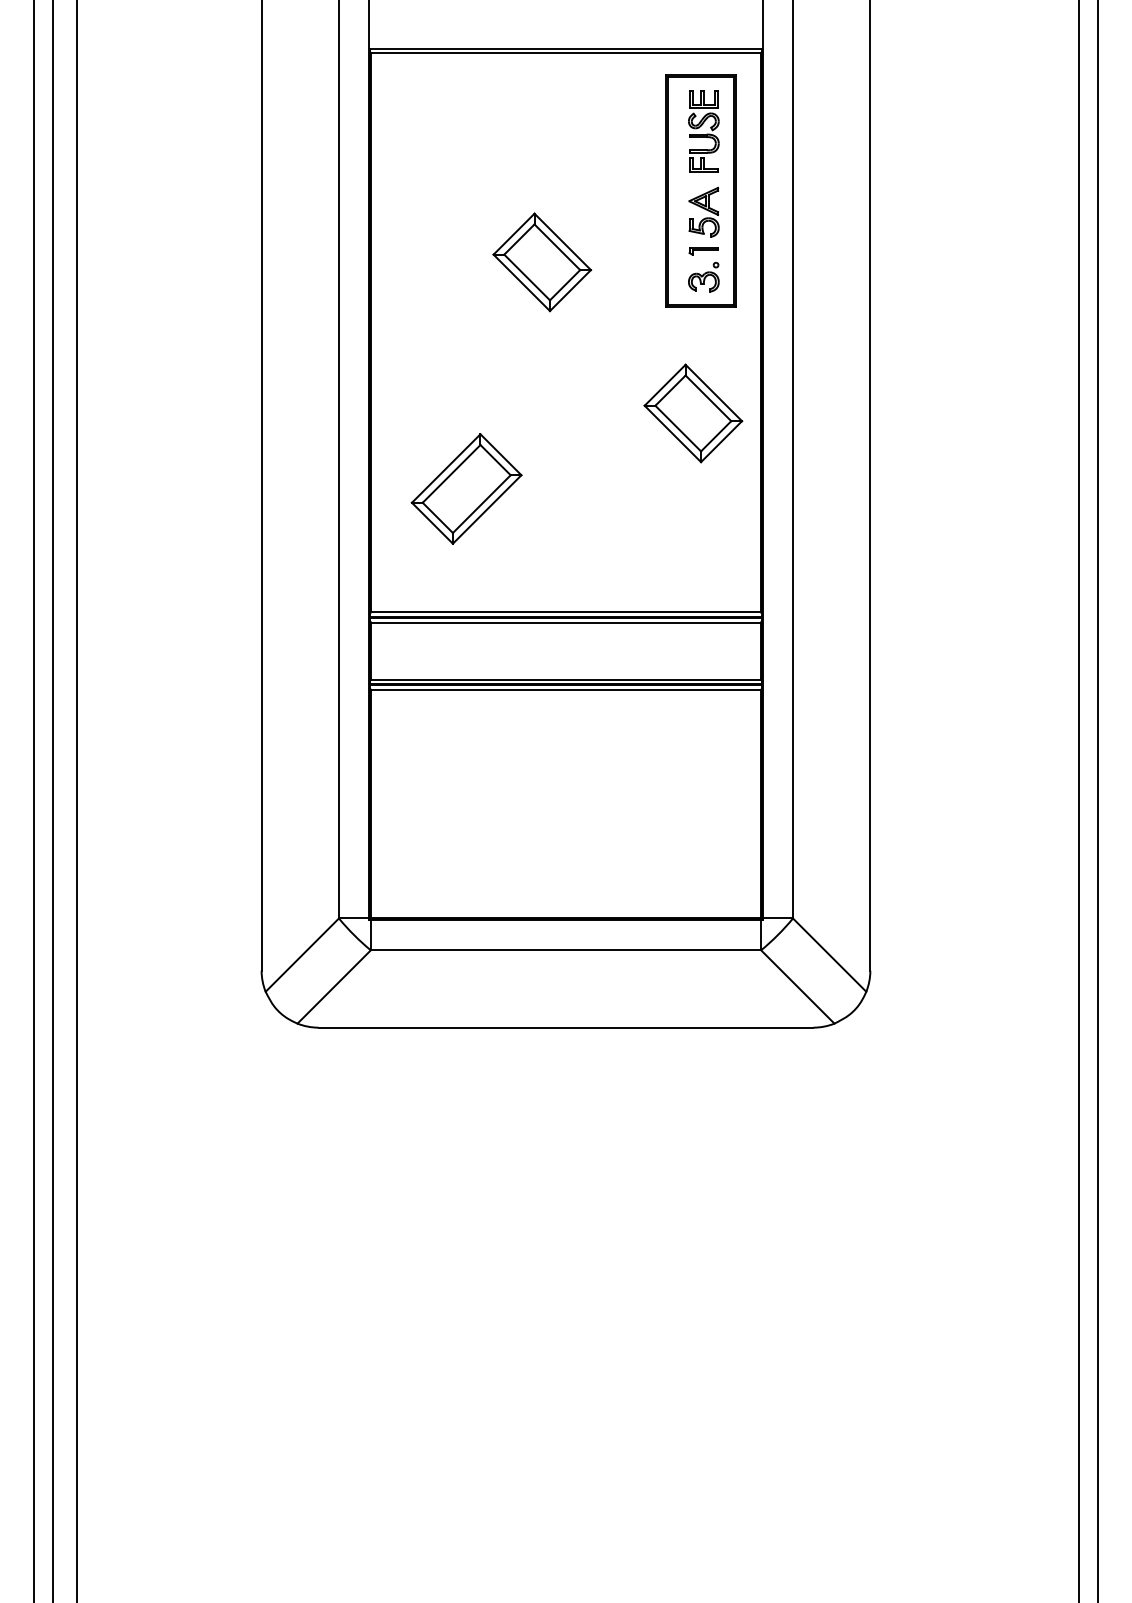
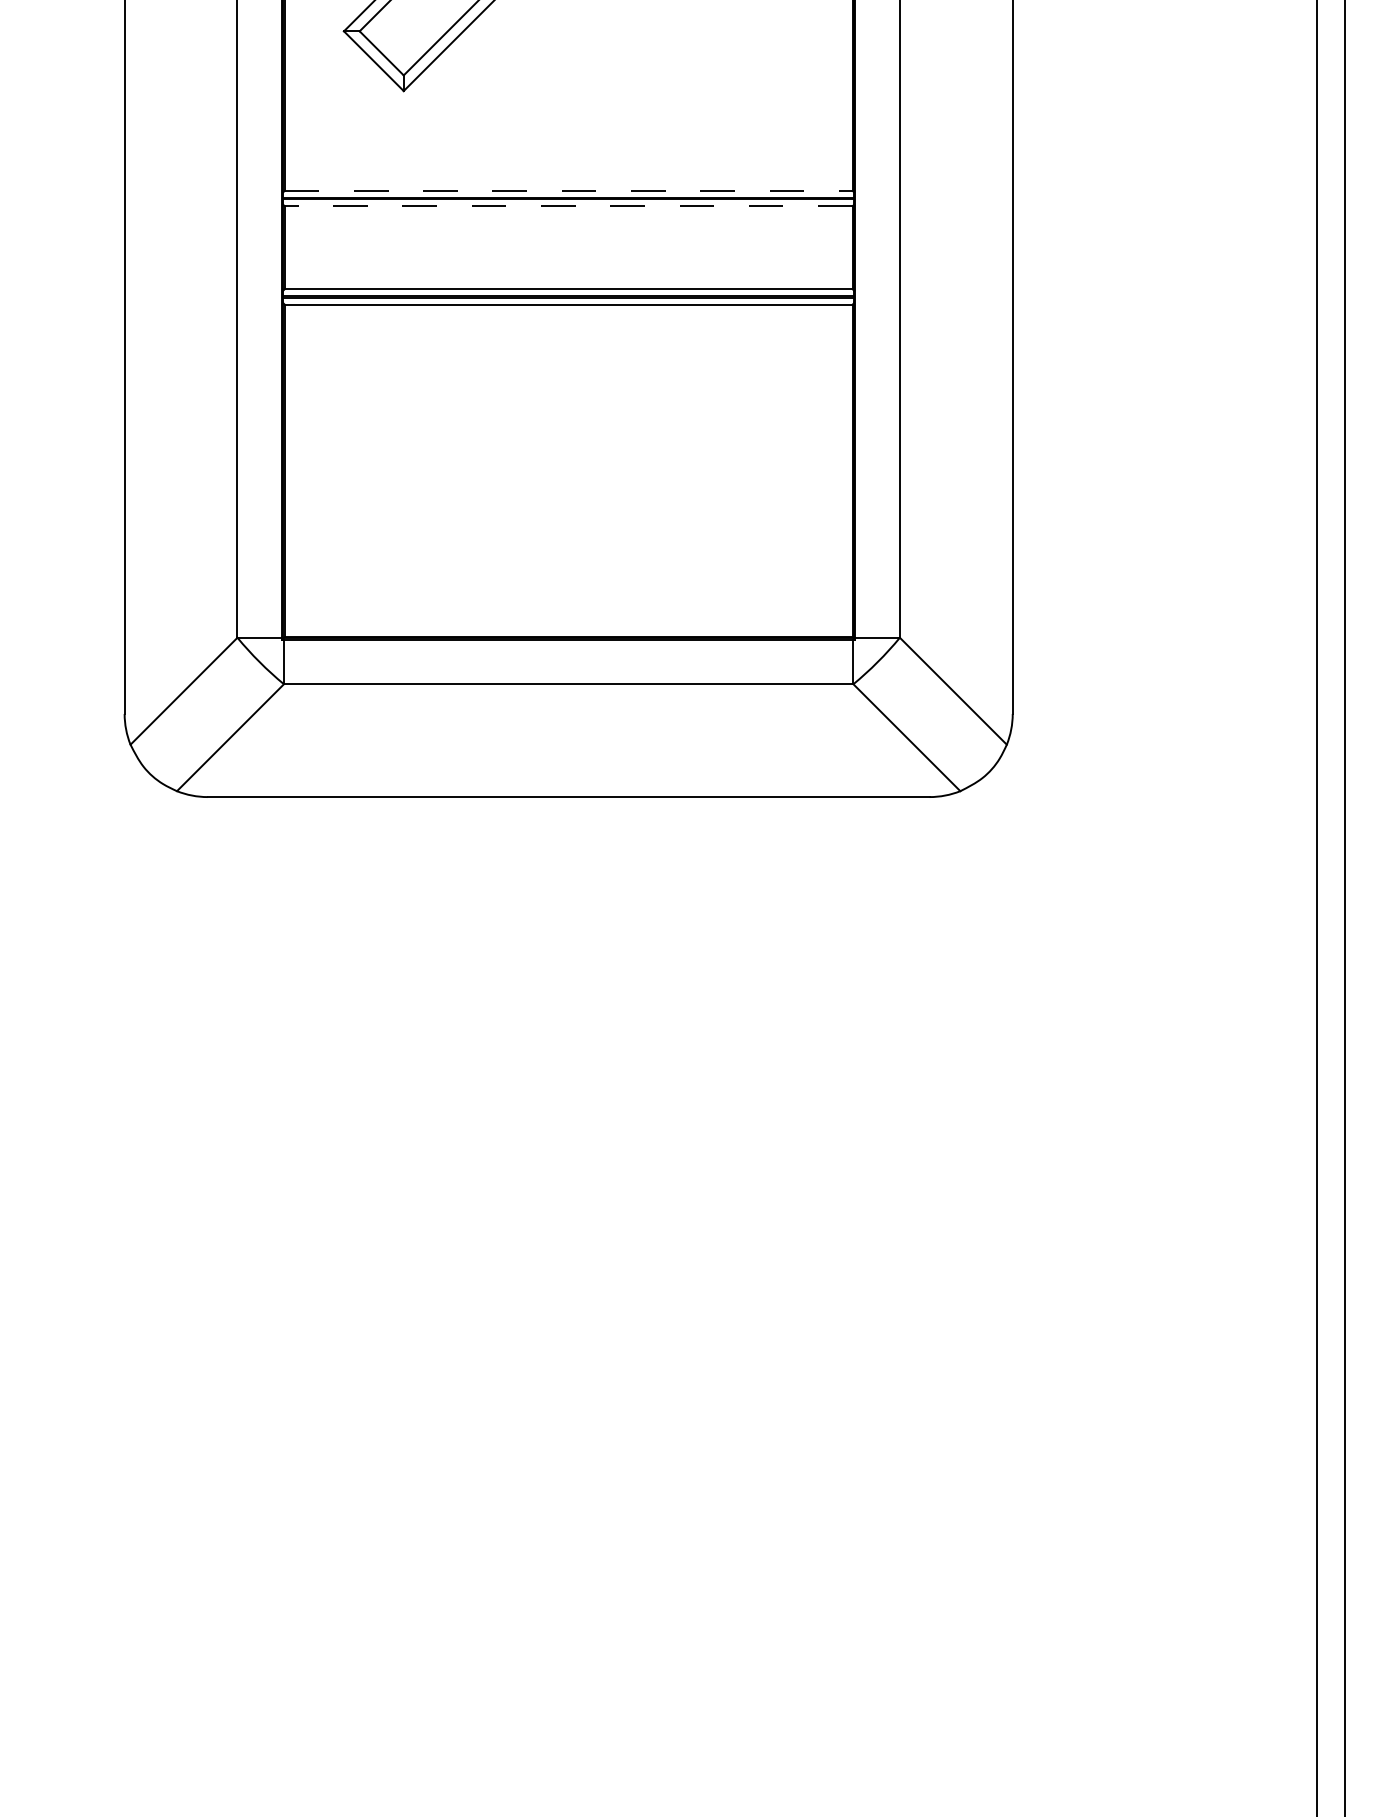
line: (566, 612) -> (569, 191), solid -> dashed
line: (566, 622) -> (569, 205), solid -> dashed

